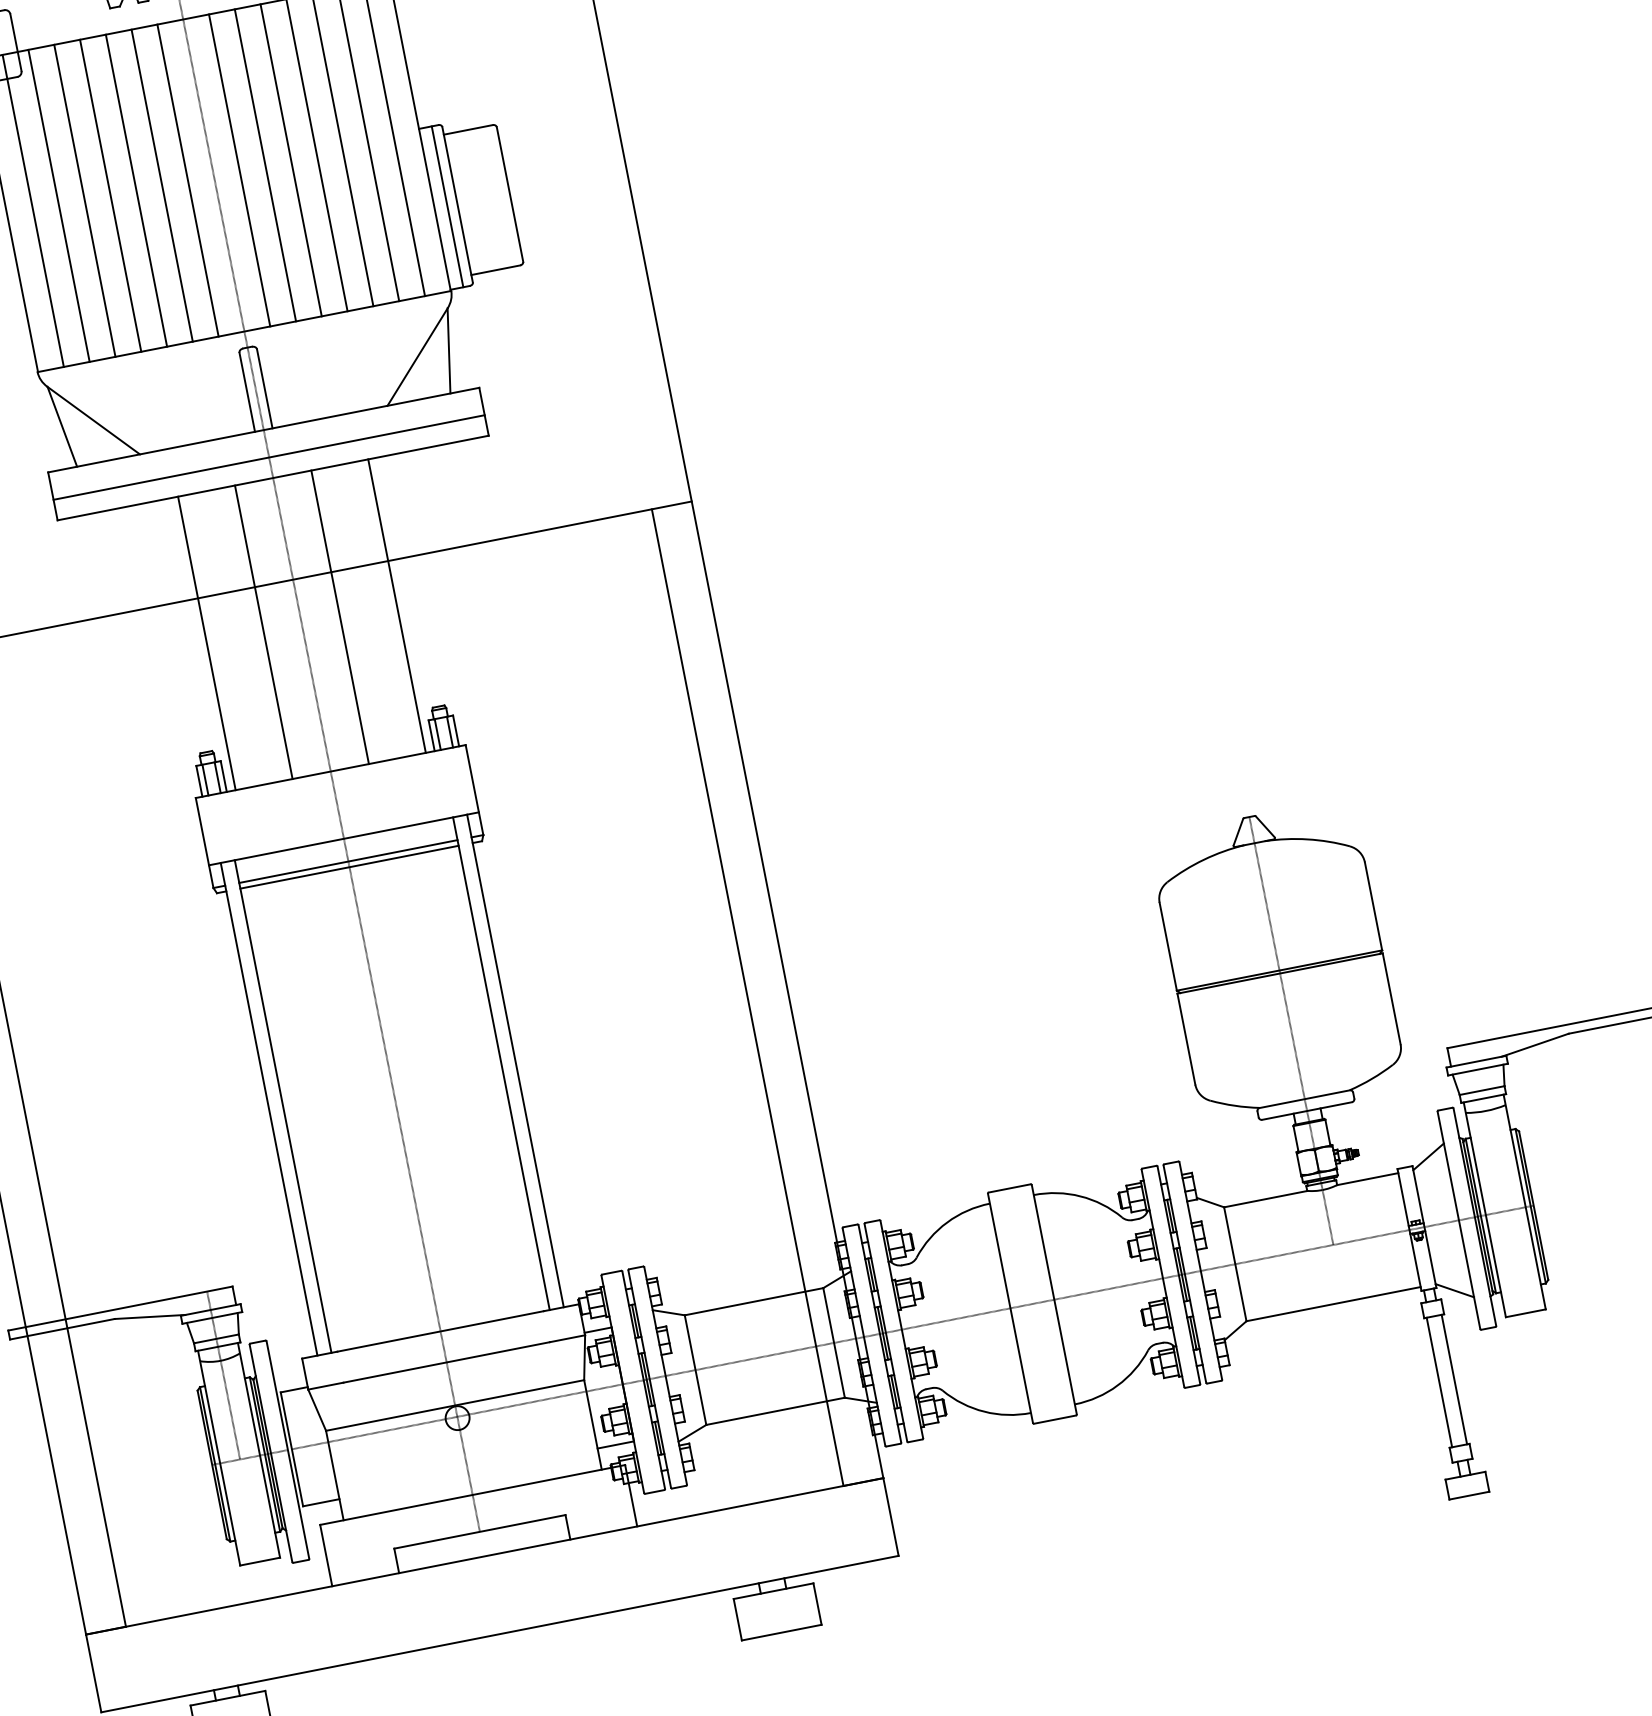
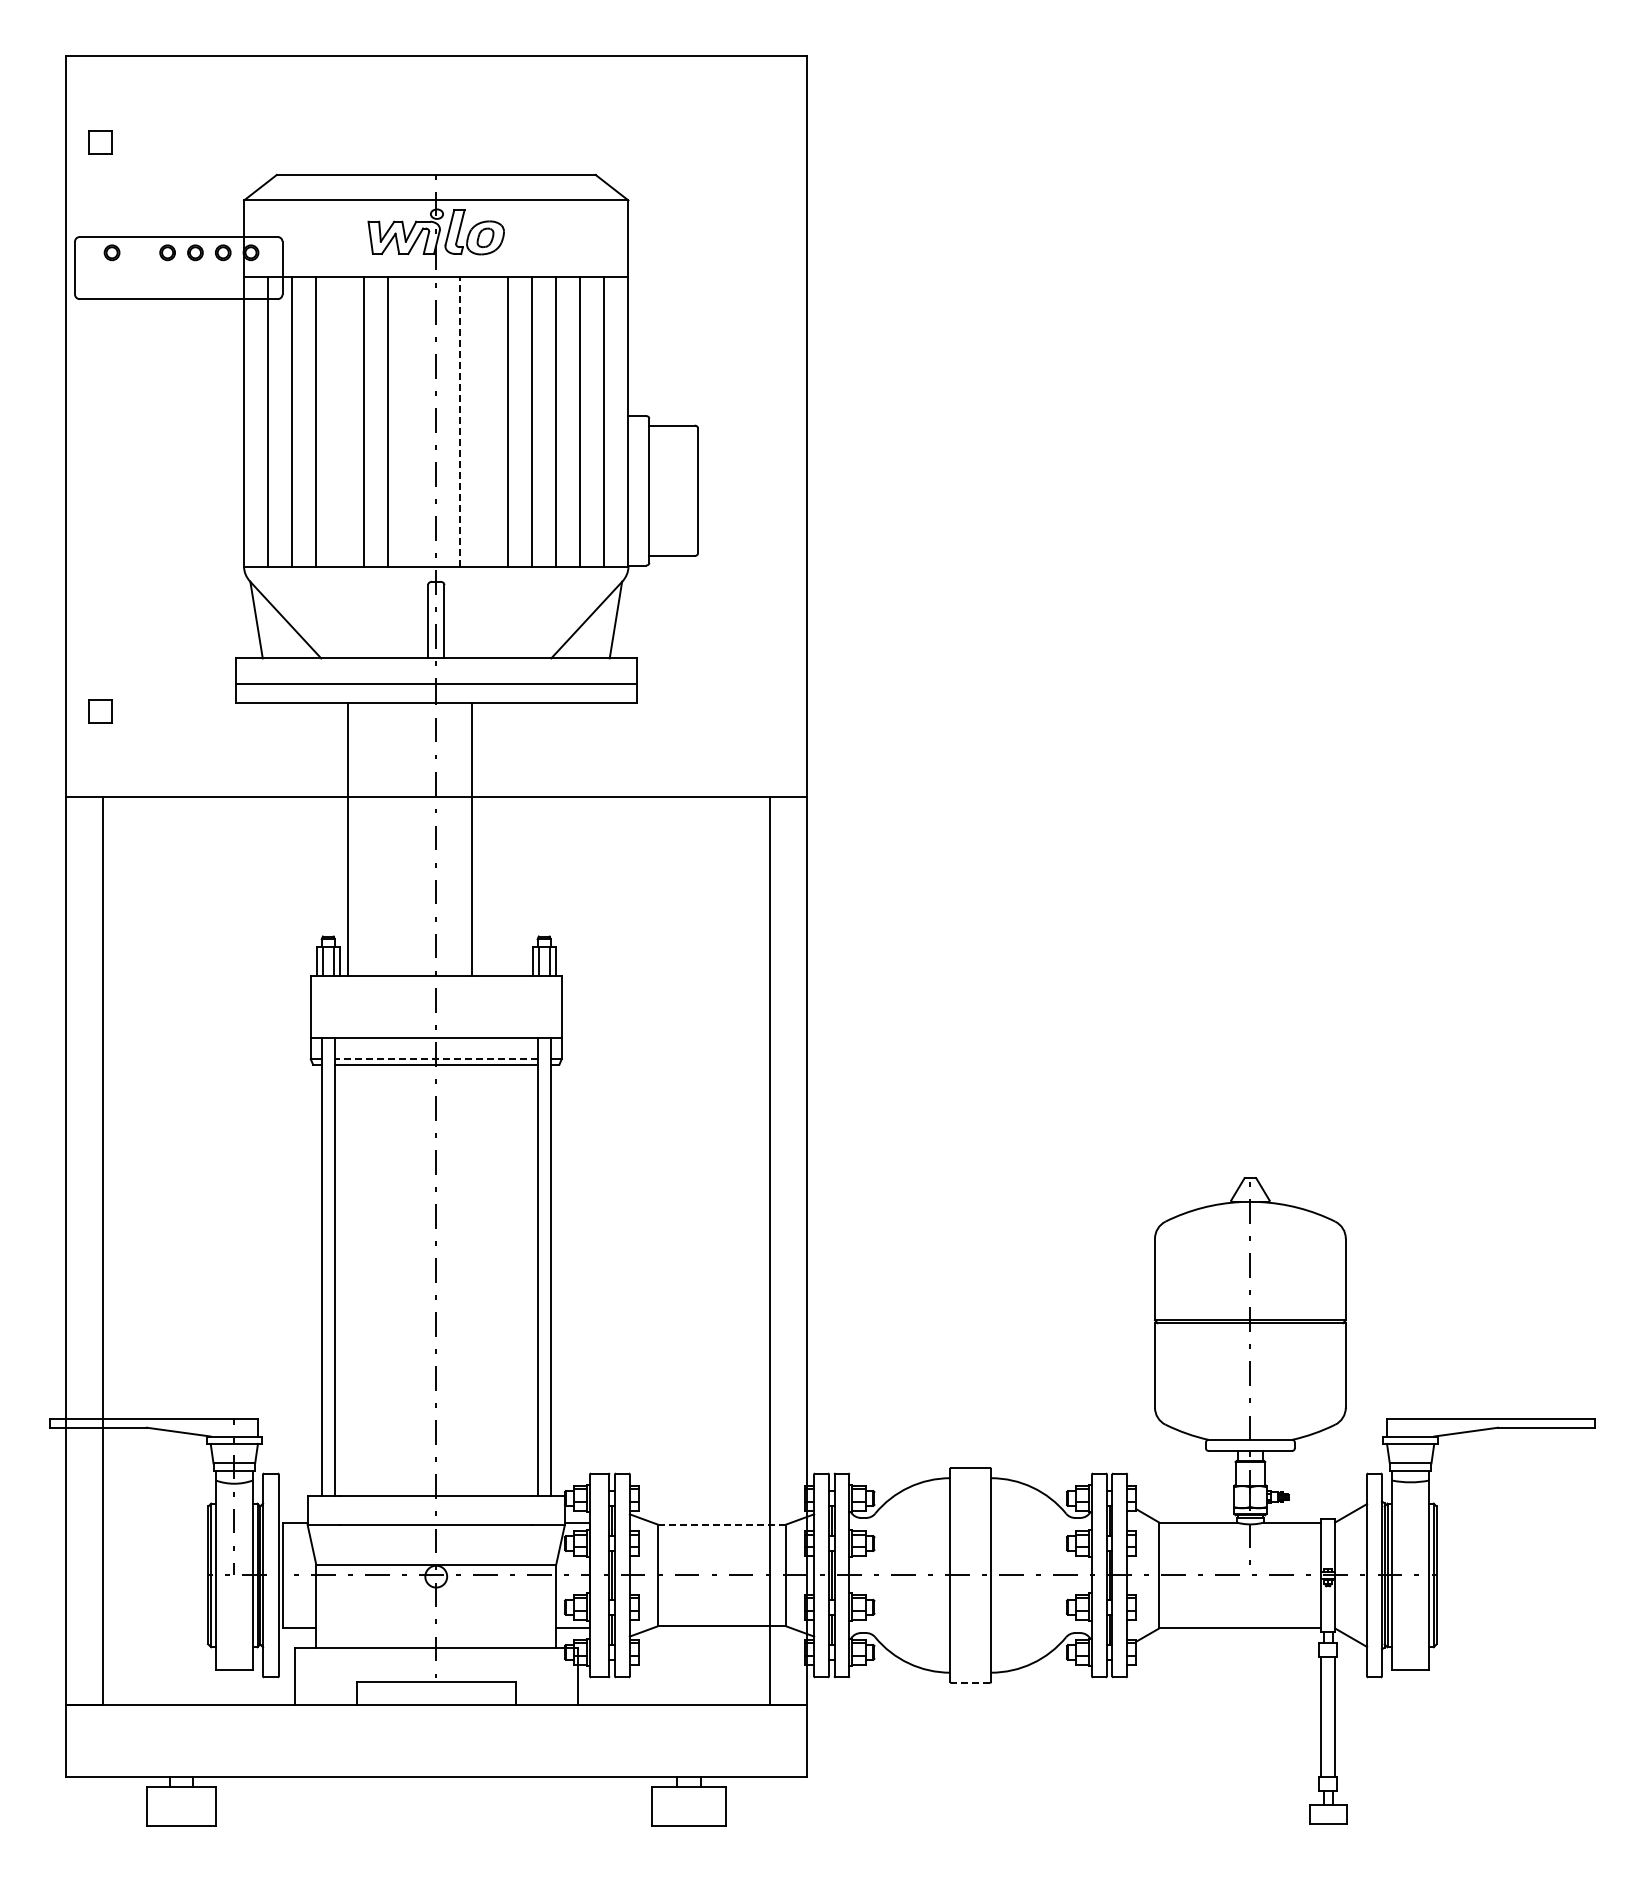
line: (265, 165) -> (484, 421), removed
line: (239, 170) -> (460, 421), solid -> dashed
line: (188, 180) -> (412, 421), removed
line: (110, 195) -> (340, 421), removed
line: (447, 206) -> (639, 490), removed
line: (396, 605) -> (524, 838), removed
line: (263, 631) -> (400, 838), removed
line: (347, 861) -> (435, 1059), solid -> dashed
line: (754, 1301) -> (722, 1524), solid -> dashed
line: (1054, 1419) -> (970, 1682), solid -> dashed

